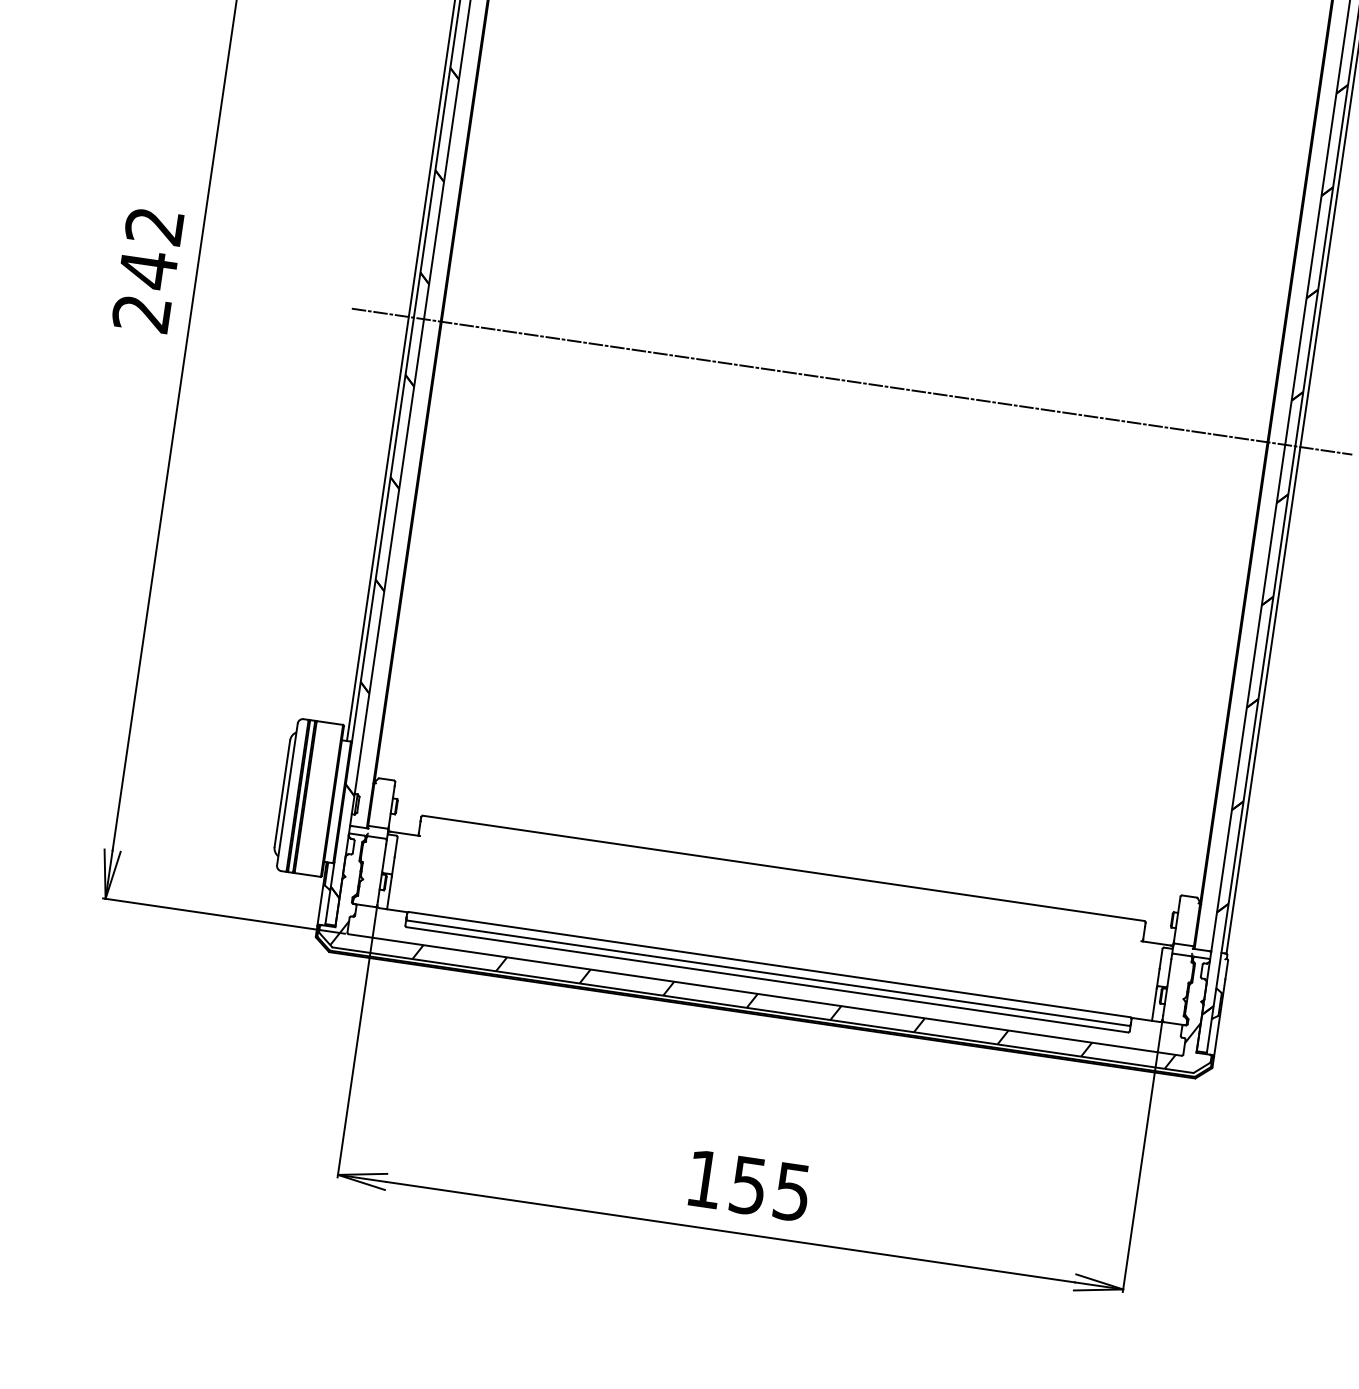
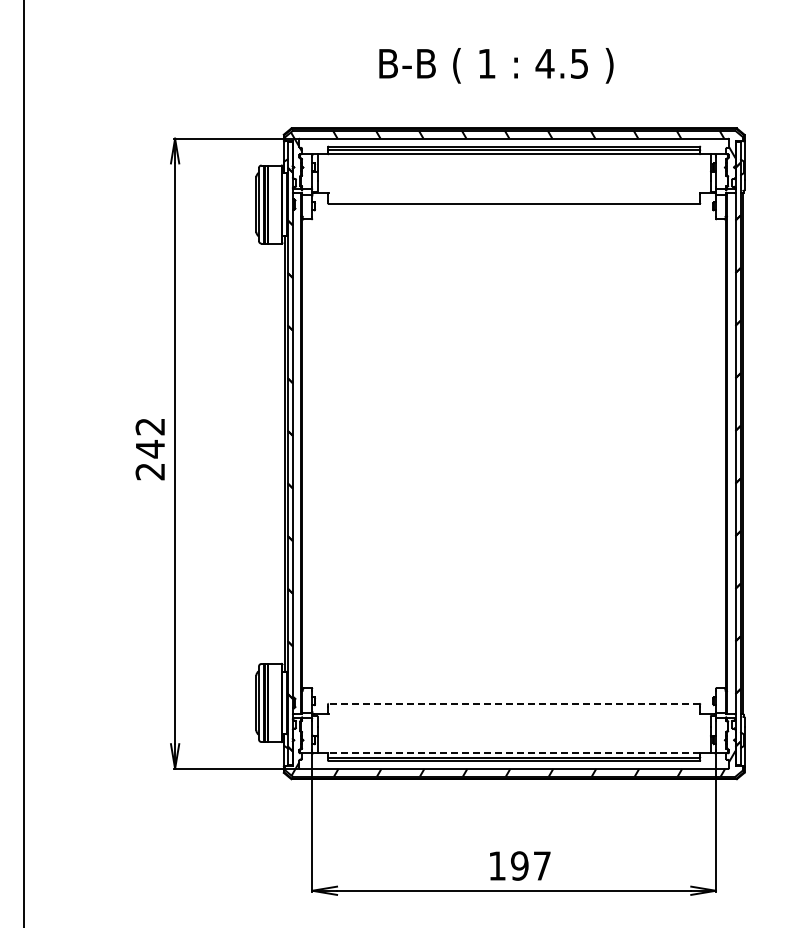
line: (851, 380) -> (512, 453), removed
line: (782, 867) -> (513, 703), solid -> dashed
line: (768, 964) -> (513, 753), solid -> dashed
text: (769, 1187) -> (530, 865), 155 -> 197

